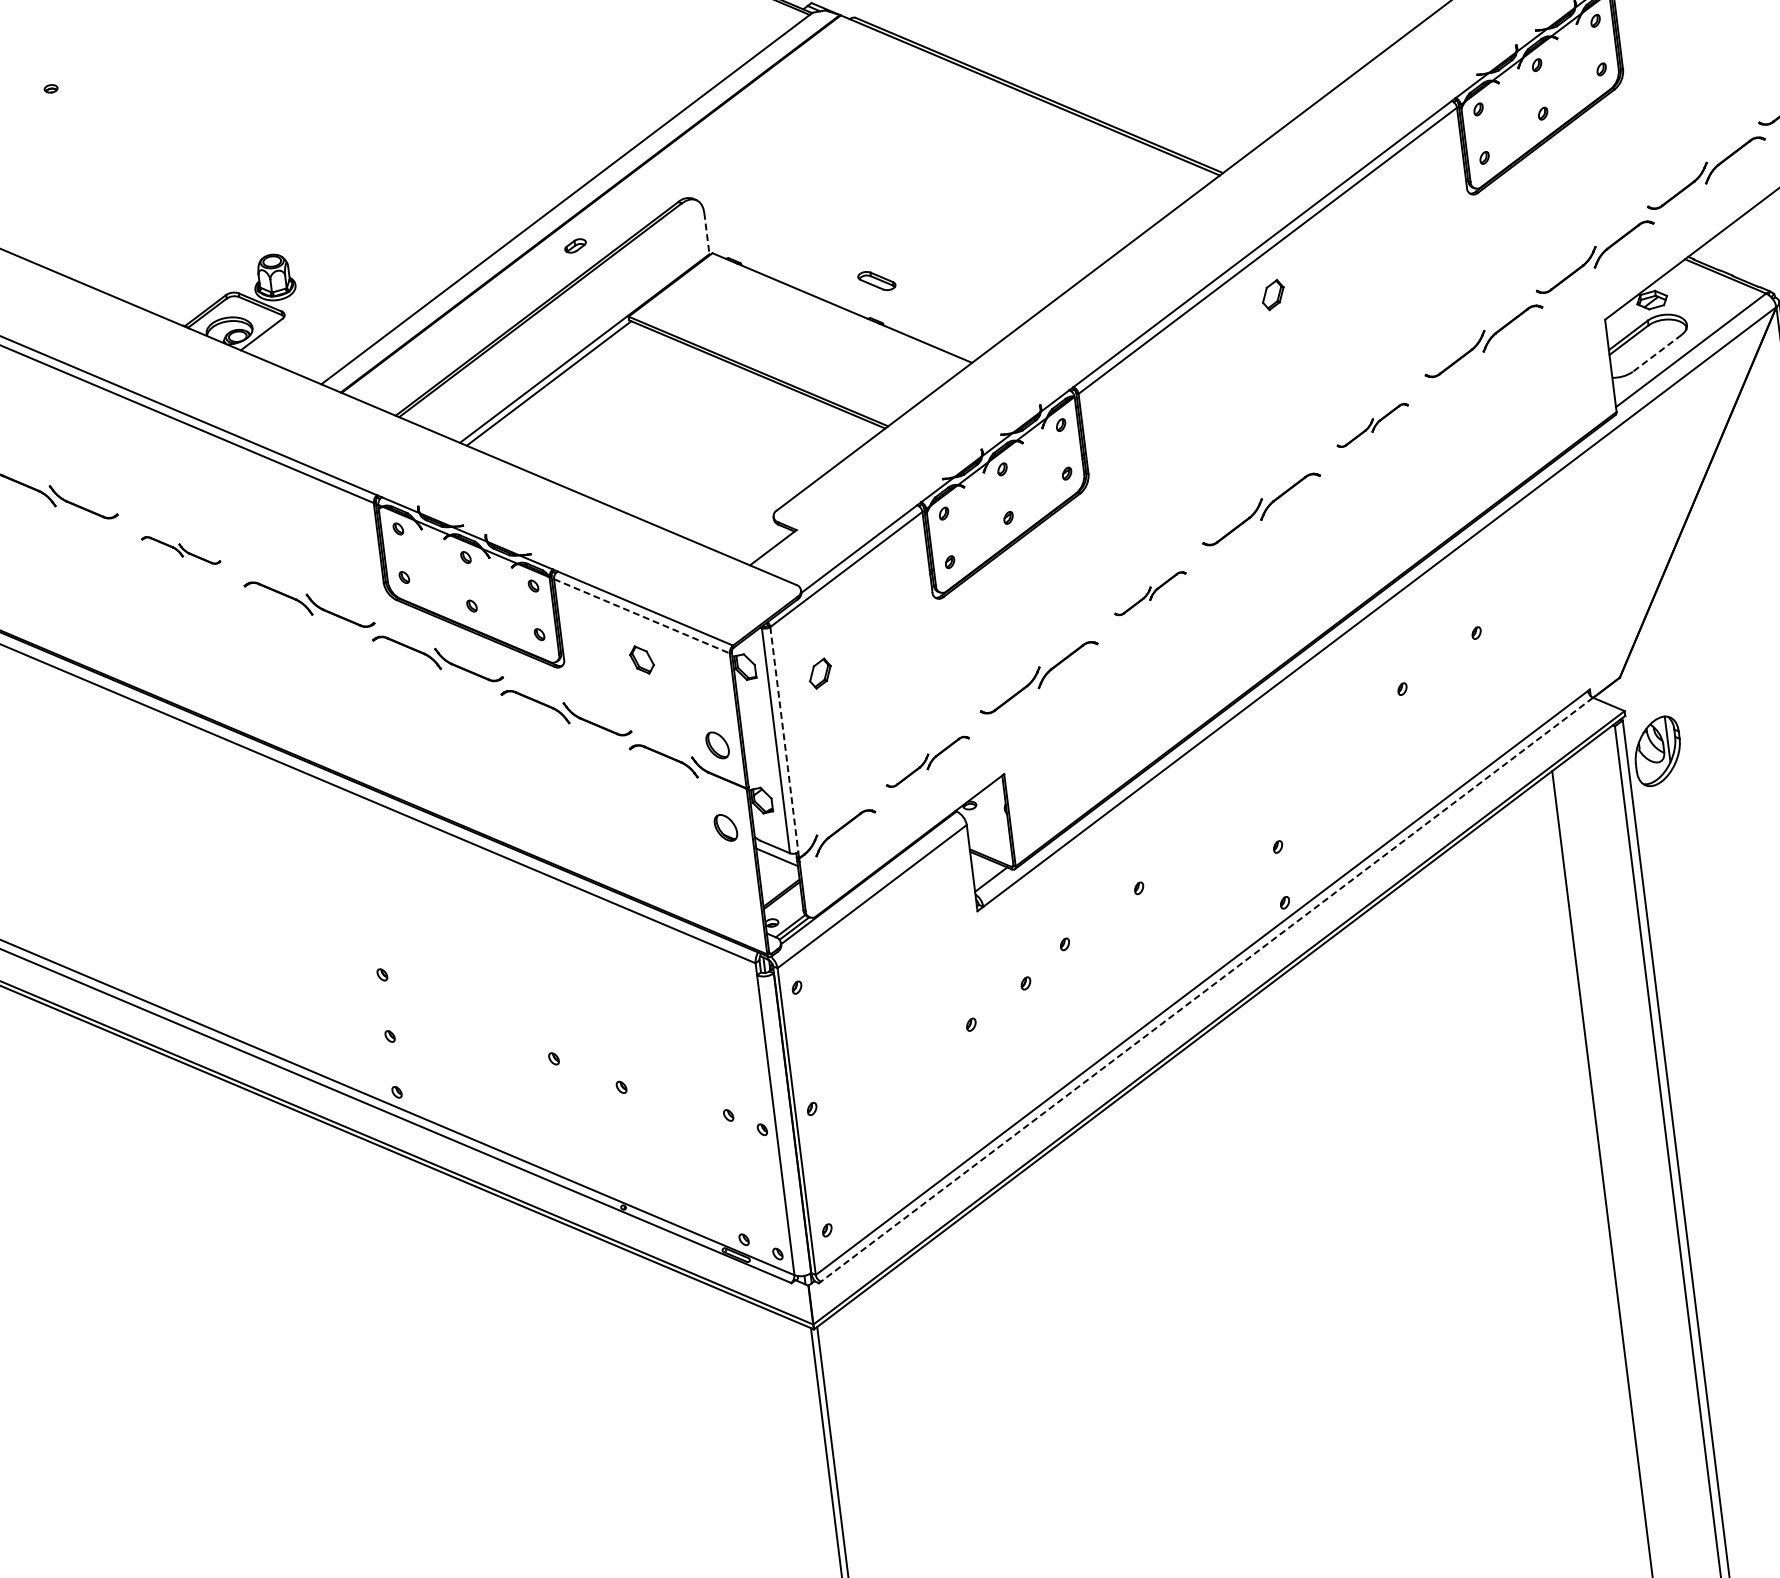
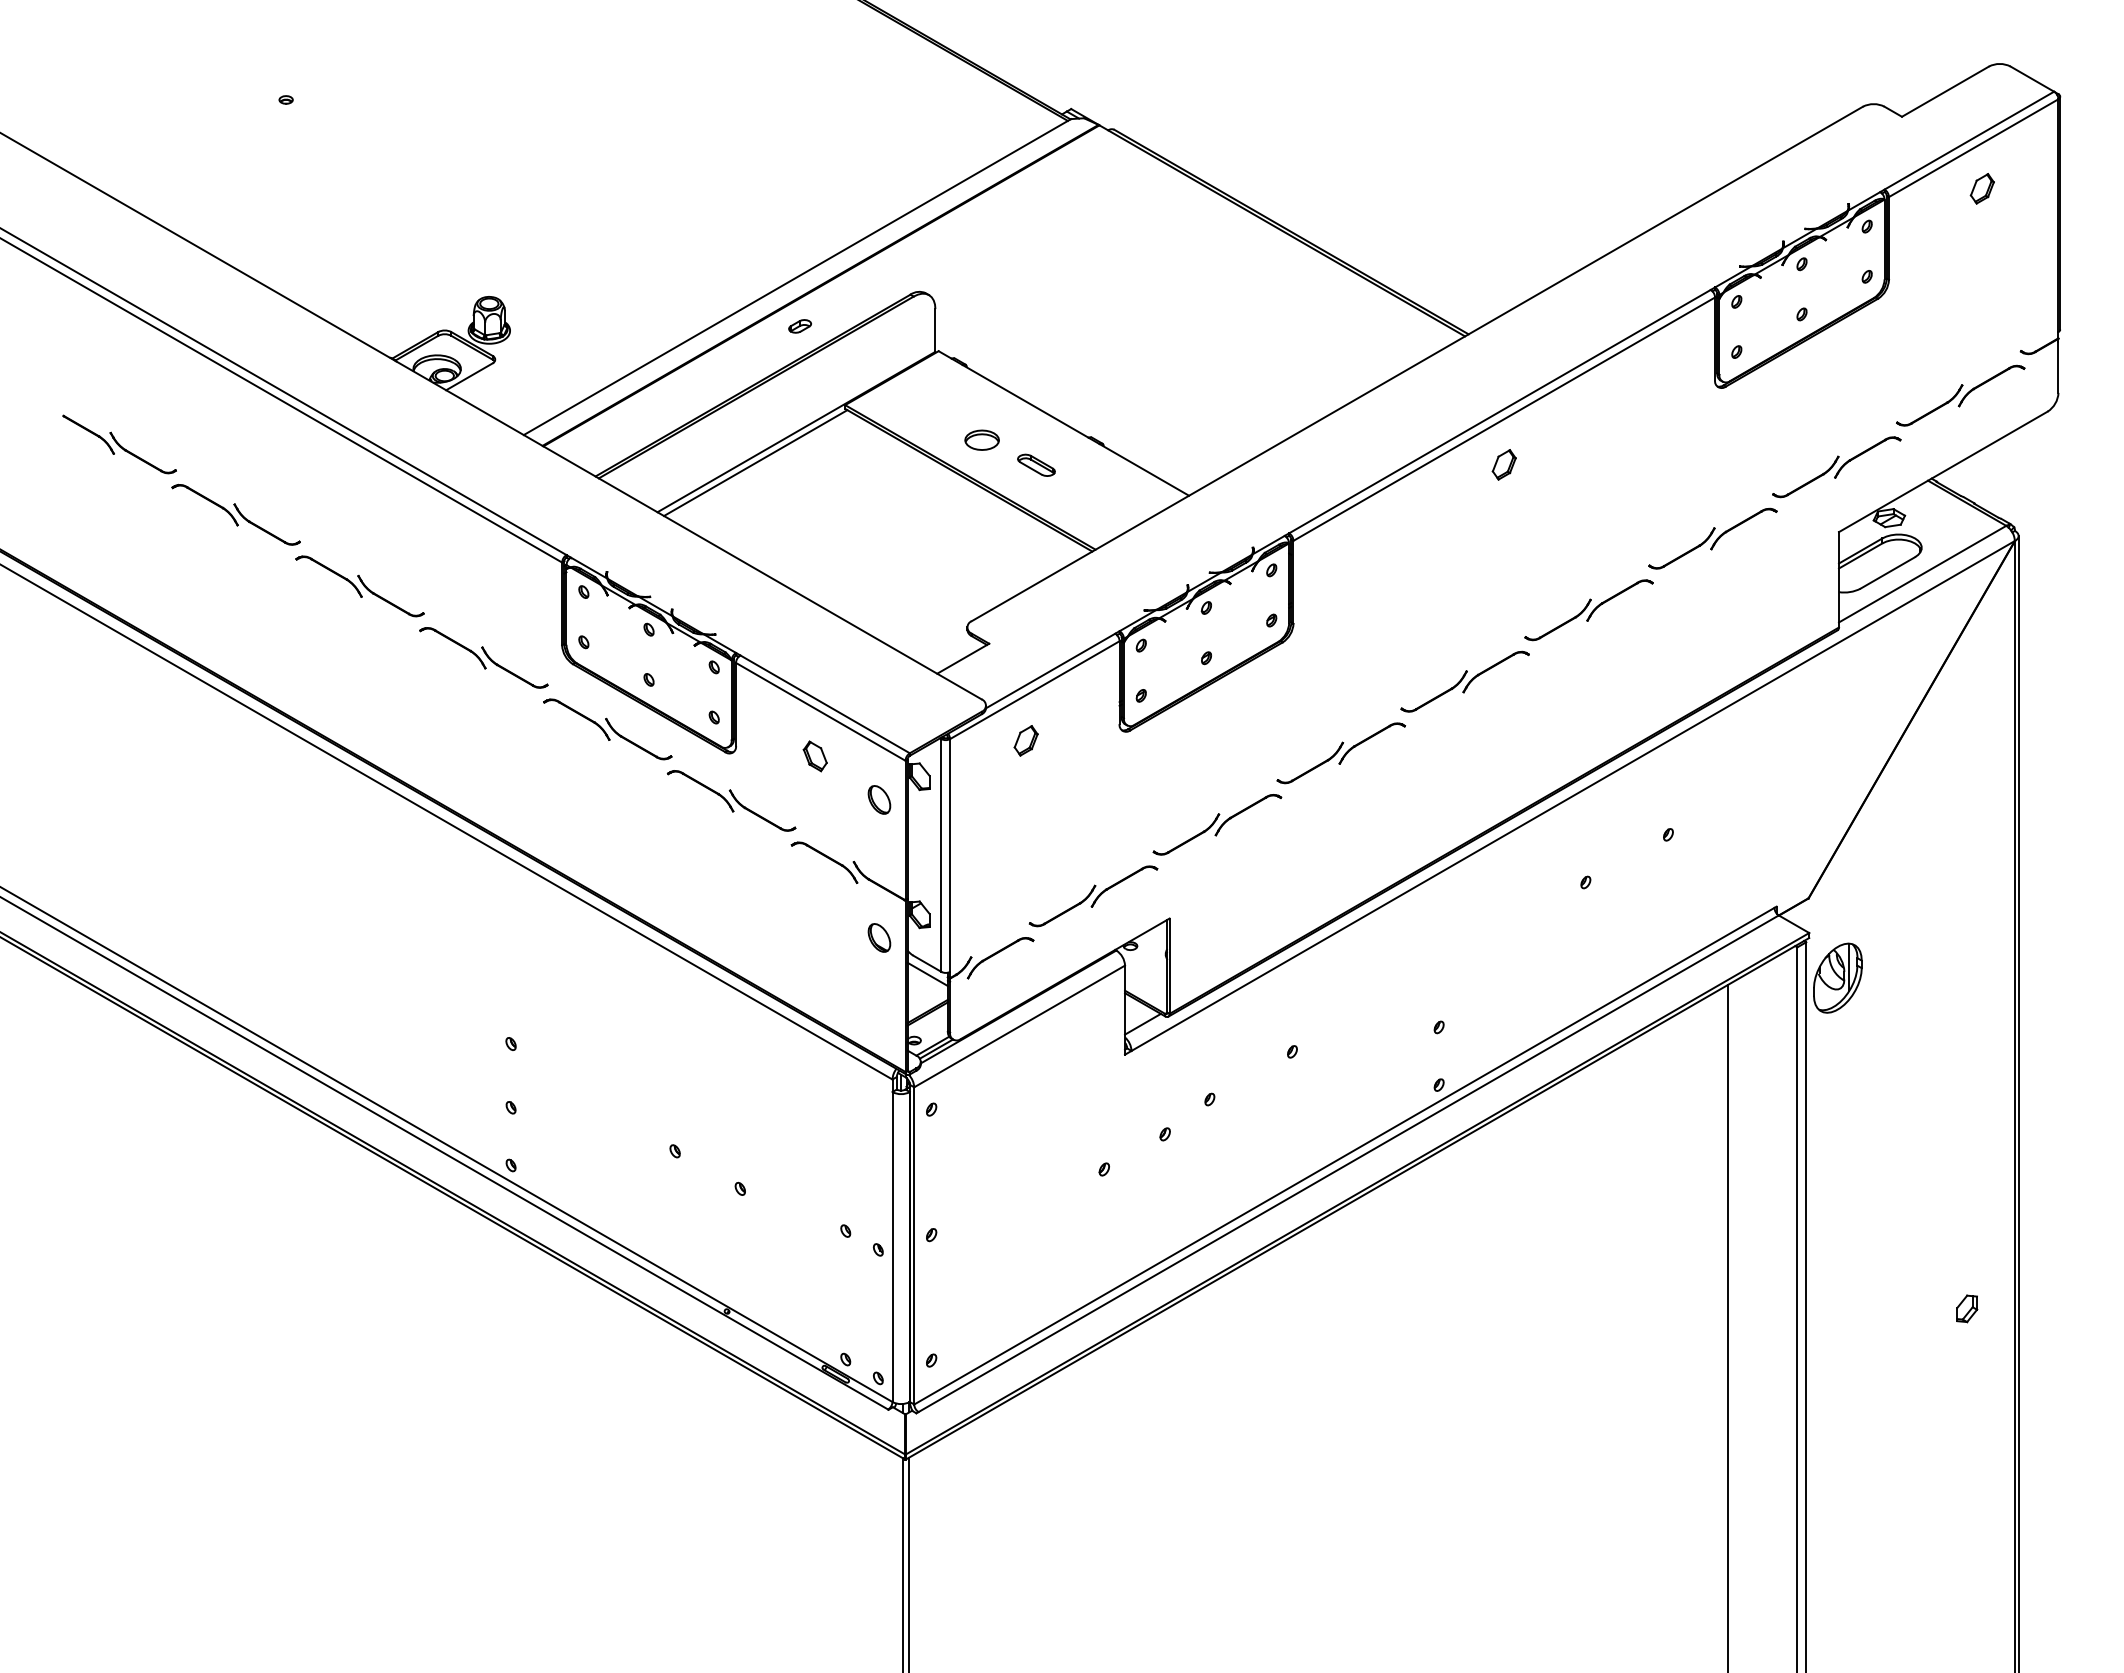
line: (706, 233) -> (935, 330), dashed -> solid
part: (876, 280) -> (1036, 464), moved
part: (764, 333) -> (981, 439), added
line: (1657, 353) -> (1887, 573), dashed -> solid
part: (1372, 425) -> (1588, 610), size x1.67
part: (180, 550) -> (359, 586), size x1.67
part: (1150, 593) -> (1341, 753), size x1.67
line: (641, 615) -> (820, 711), dashed -> solid
part: (819, 673) -> (1025, 740), moved
line: (784, 739) -> (950, 855), dashed -> solid
part: (717, 744) -> (879, 799), moved
part: (927, 762) -> (1093, 896), size x1.43
line: (1206, 989) -> (1348, 1163), dashed -> solid

